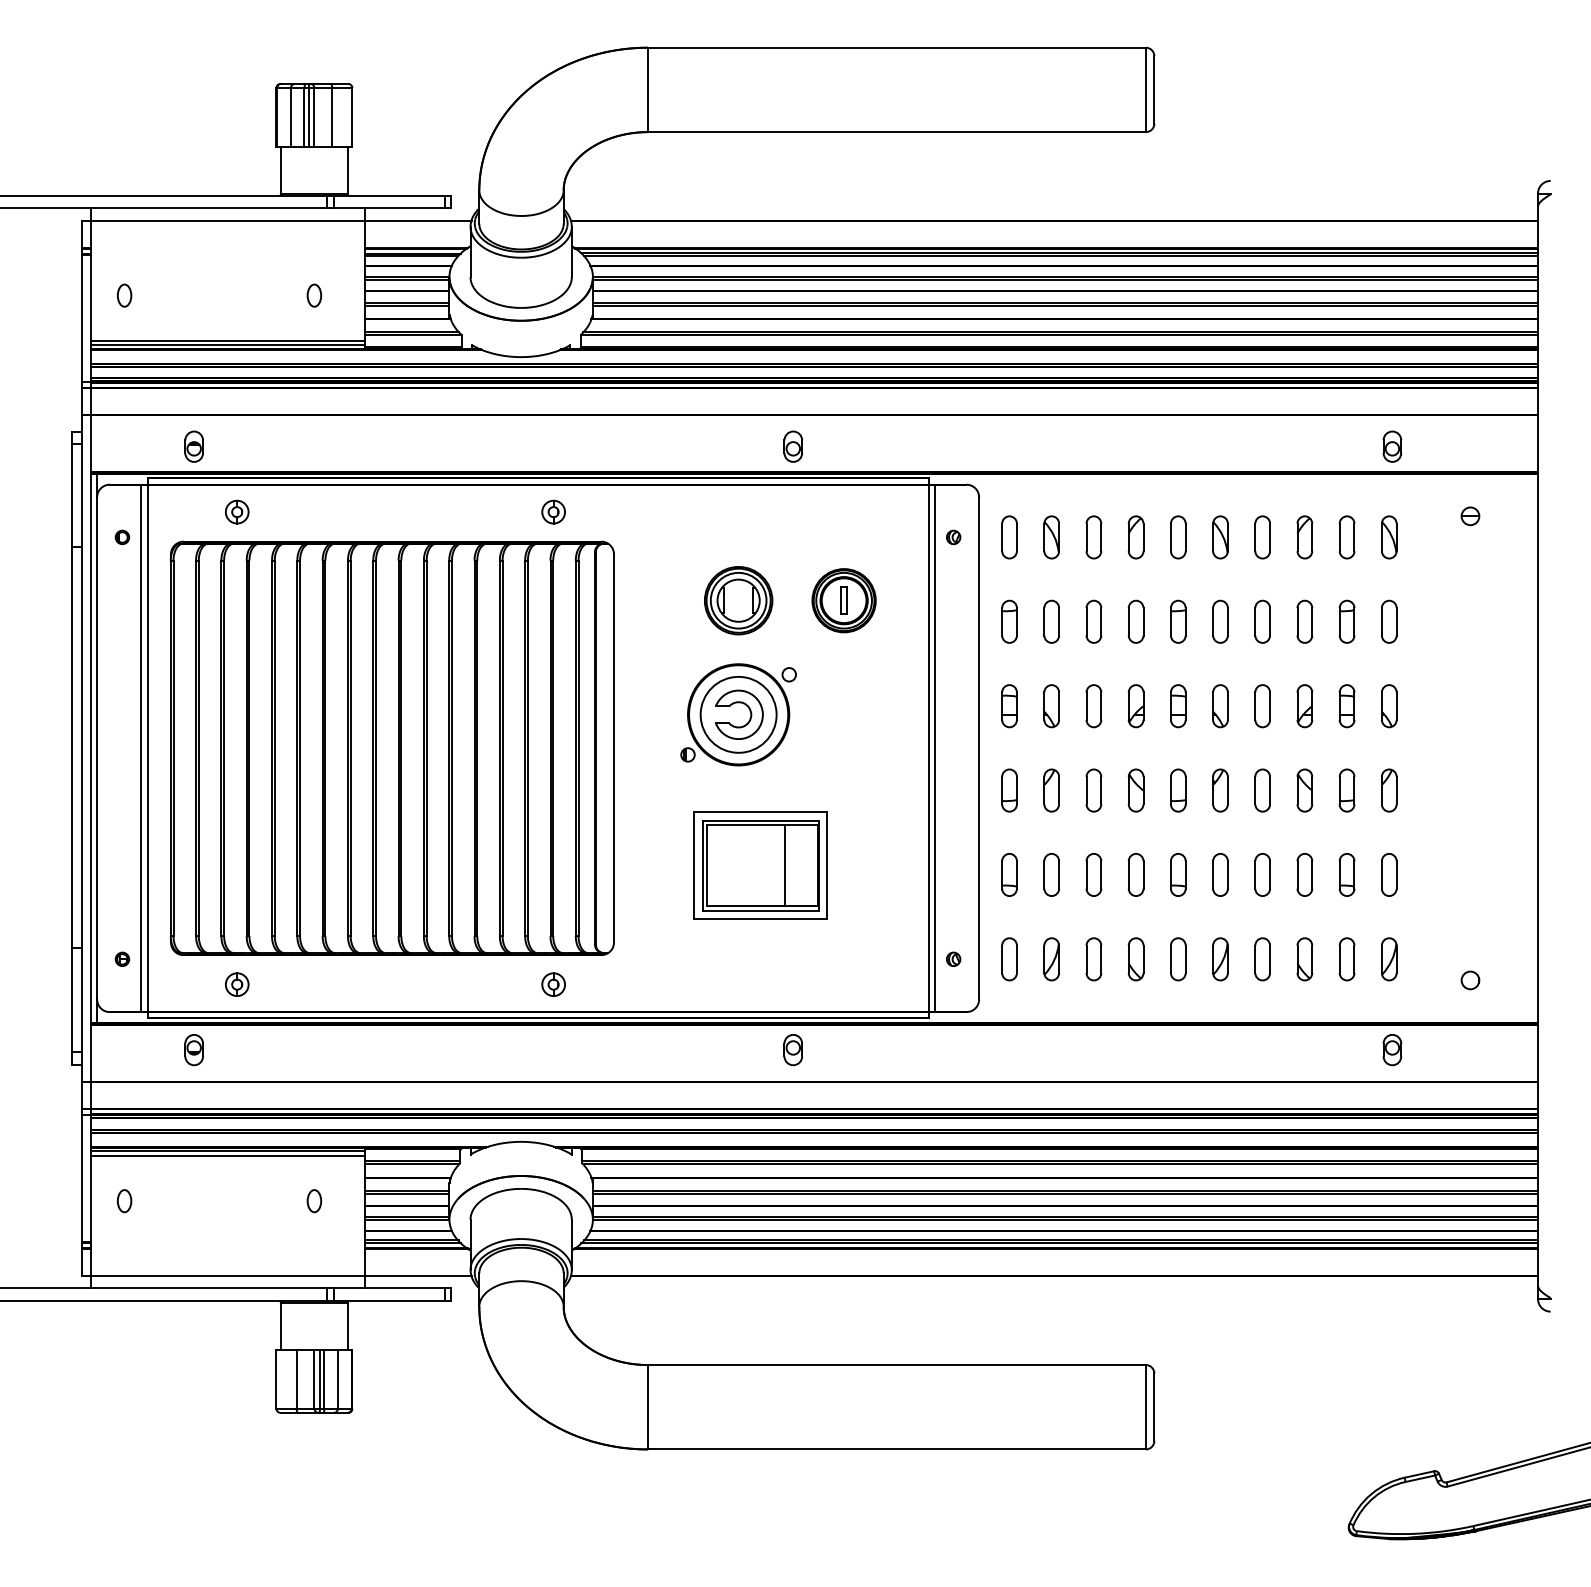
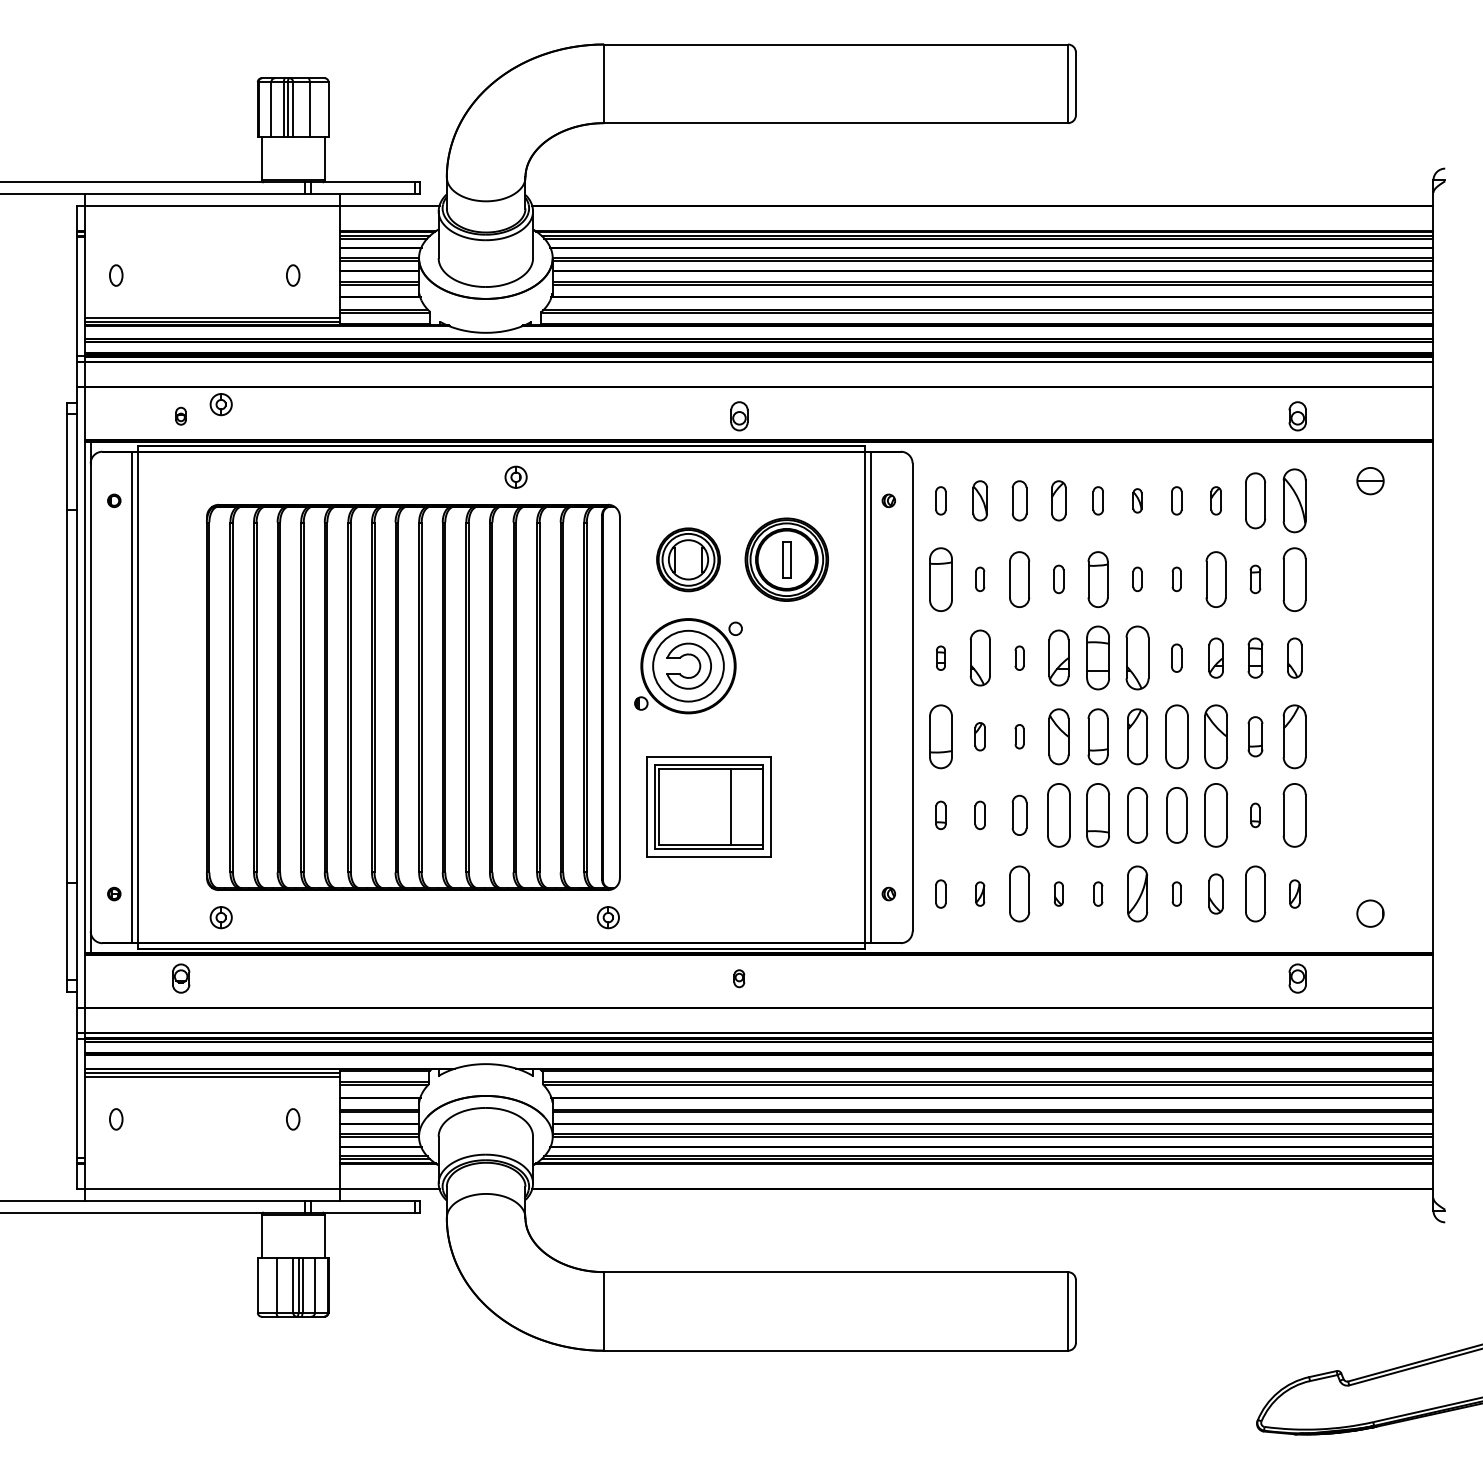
part: (193, 446) -> (180, 416), size x0.6
part: (237, 511) -> (221, 404), moved
part: (1470, 516) -> (1370, 481), size x1.6
part: (1009, 537) -> (940, 500), size x0.7
part: (1178, 537) -> (1098, 500), size x0.7
part: (1220, 537) -> (1137, 500), size x0.6
part: (1262, 537) -> (1176, 500), size x0.7
part: (1304, 537) -> (1215, 500), size x0.7
part: (1346, 537) -> (1254, 500), size x1.4
part: (1389, 537) -> (1295, 500), size x1.6
part: (843, 600) -> (786, 559), size x1.4
part: (1009, 621) -> (940, 579), size x1.6
part: (1051, 621) -> (980, 579), size x0.6
part: (1093, 621) -> (1019, 579), size x1.4
part: (1135, 621) -> (1058, 579), size x0.7
part: (1178, 621) -> (1098, 579), size x1.4
part: (1220, 621) -> (1137, 579), size x0.6
part: (1262, 621) -> (1176, 579), size x0.6
part: (1304, 621) -> (1215, 579), size x1.4
part: (1346, 621) -> (1254, 579), size x0.7
part: (1389, 621) -> (1295, 579), size x1.6
part: (1009, 706) -> (940, 658), size x0.6
part: (1051, 706) -> (980, 658), size x1.4
part: (1093, 706) -> (1019, 658), size x0.6
part: (1135, 706) -> (1058, 658), size x1.4
part: (1178, 706) -> (1098, 658), size x1.6
part: (1220, 706) -> (1137, 658), size x1.6
part: (1262, 706) -> (1176, 658), size x0.7
part: (391, 747) -> (412, 696), moved
part: (1009, 790) -> (940, 736), size x1.6
part: (1051, 790) -> (980, 736), size x0.7
part: (1093, 790) -> (1019, 736), size x0.6
part: (1135, 790) -> (1058, 736), size x1.4
part: (1178, 790) -> (1098, 736), size x1.4
part: (1220, 790) -> (1137, 736), size x1.4
part: (1262, 790) -> (1176, 736), size x1.6
part: (1304, 790) -> (1215, 736), size x1.6
part: (1389, 790) -> (1295, 736), size x1.6
part: (1009, 874) -> (940, 814), size x0.7
part: (1051, 874) -> (980, 814), size x0.7
part: (1135, 874) -> (1058, 814), size x1.6
part: (1178, 874) -> (1098, 814), size x1.6
part: (1220, 874) -> (1137, 814), size x1.4
part: (1262, 874) -> (1176, 814), size x1.4
part: (1304, 874) -> (1215, 814), size x1.6
part: (1346, 874) -> (1254, 814), size x0.6
part: (1389, 874) -> (1295, 814), size x1.6
part: (1009, 959) -> (940, 894), size x0.7
part: (1051, 959) -> (980, 894), size x0.6
part: (1093, 959) -> (1019, 894), size x1.4
part: (1135, 959) -> (1058, 894), size x0.6
part: (1178, 959) -> (1098, 894), size x0.6
part: (1220, 959) -> (1137, 894), size x1.4
part: (1262, 959) -> (1176, 894), size x0.6
part: (1346, 959) -> (1254, 894), size x1.4
part: (1389, 959) -> (1295, 894), size x0.7
part: (1470, 980) -> (1370, 913), size x1.6
part: (553, 984) -> (608, 917), moved
part: (792, 1050) -> (738, 978), size x0.6

